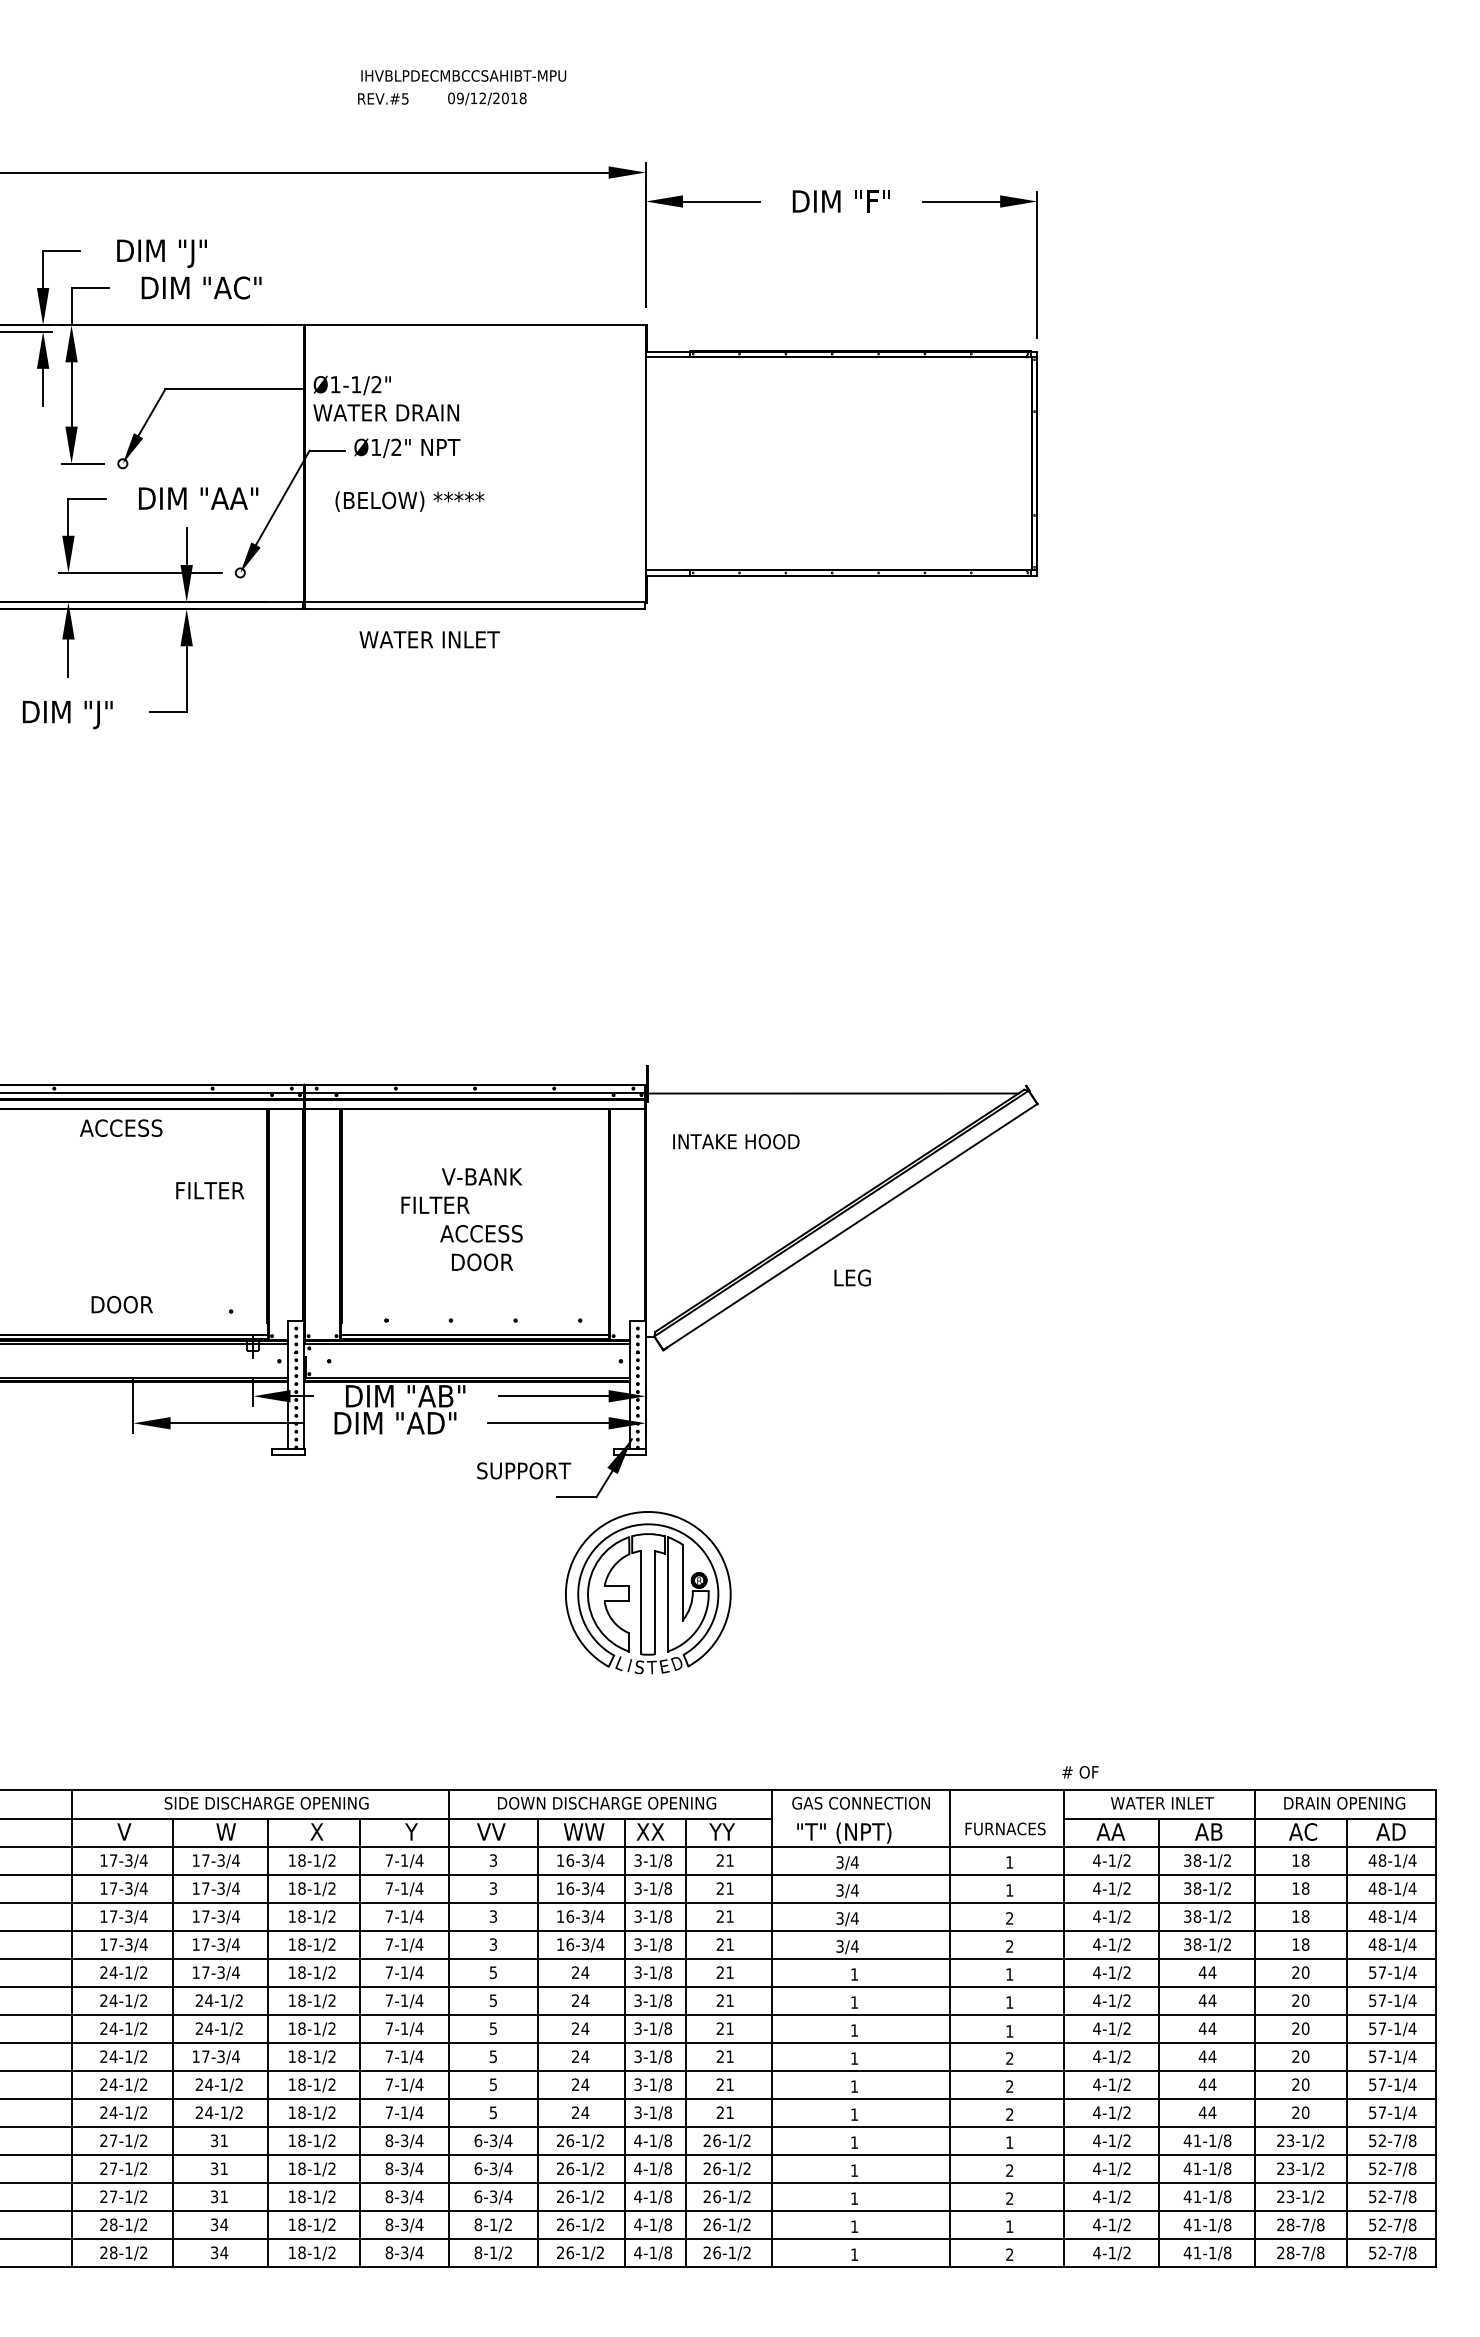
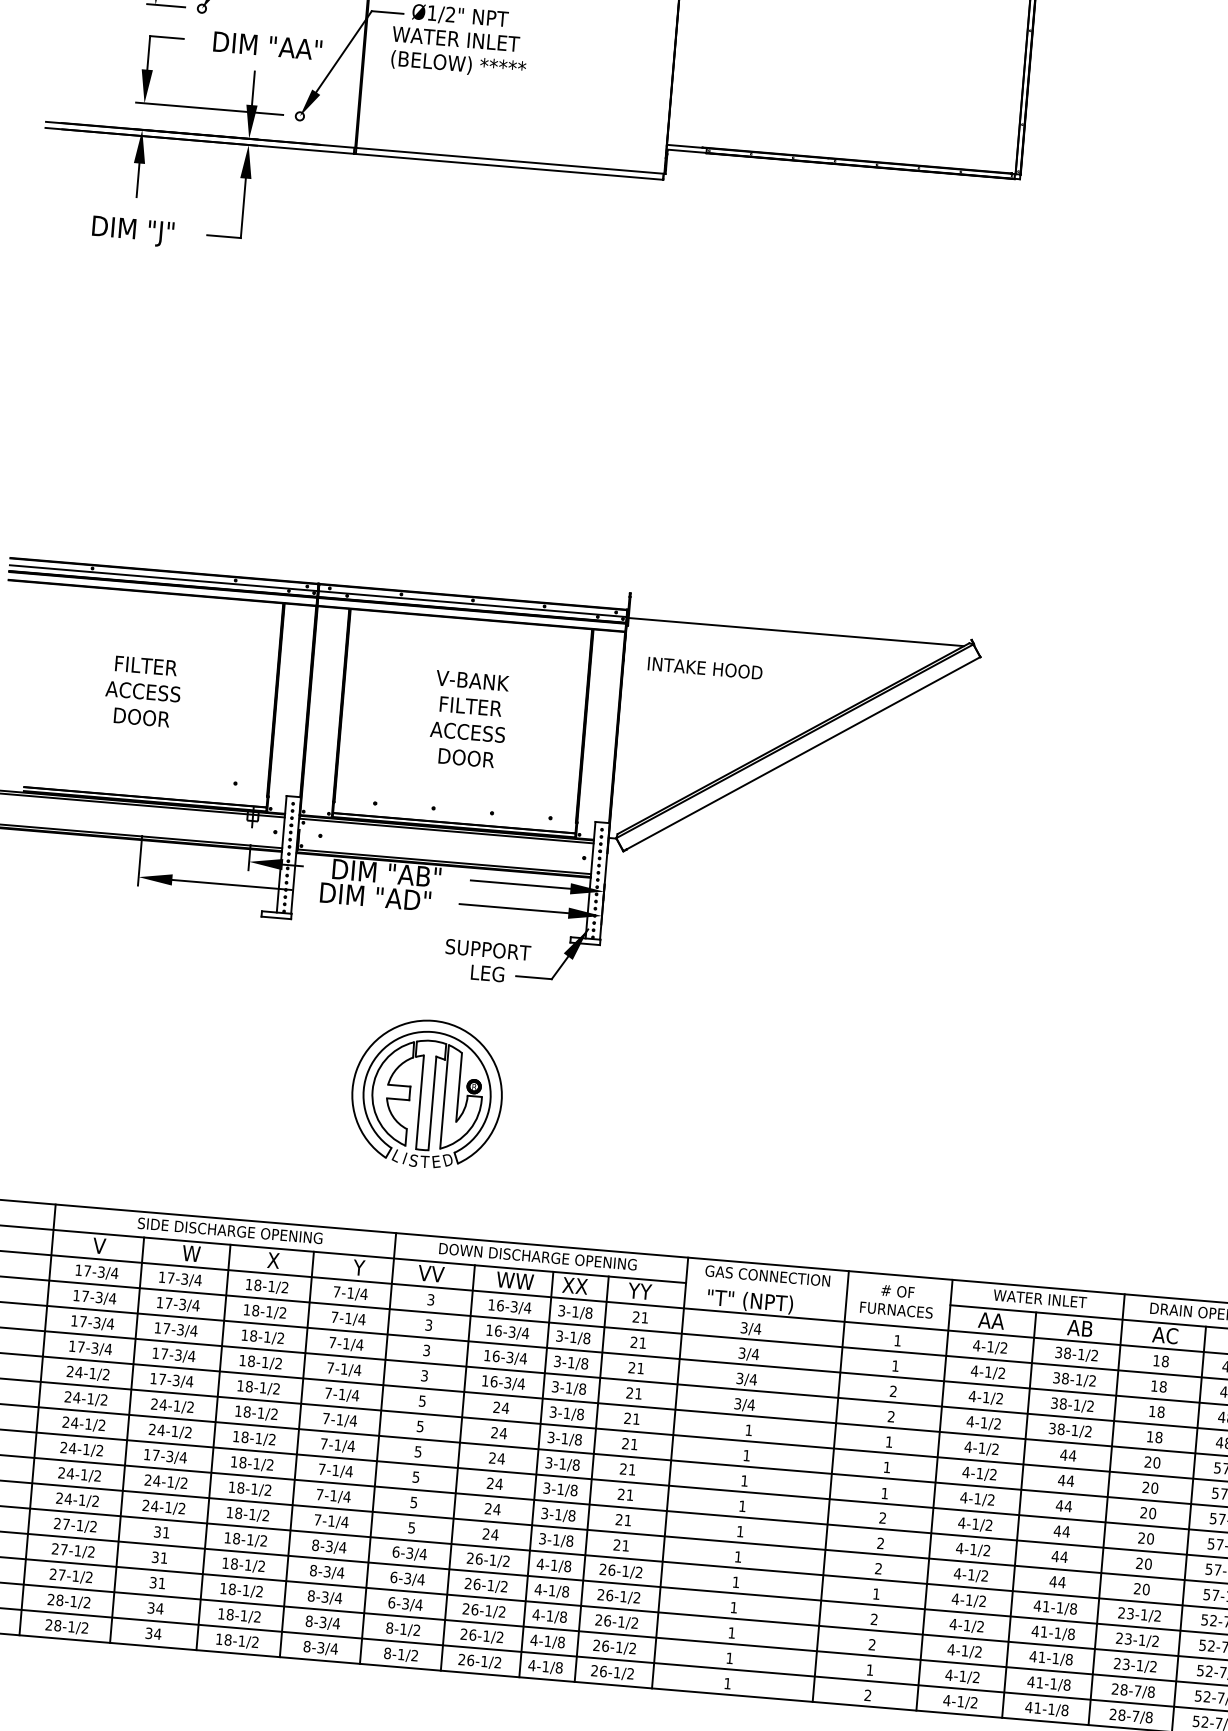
text: (429, 639) -> (455, 38), moved
text: (121, 1127) -> (143, 691), moved
text: (210, 1190) -> (146, 665), moved
text: (435, 1204) -> (470, 705), moved
text: (852, 1277) -> (487, 973), moved
text: (121, 1304) -> (141, 717), moved
part: (648, 1592) -> (427, 1093), moved
text: (1080, 1772) -> (897, 1291), moved

